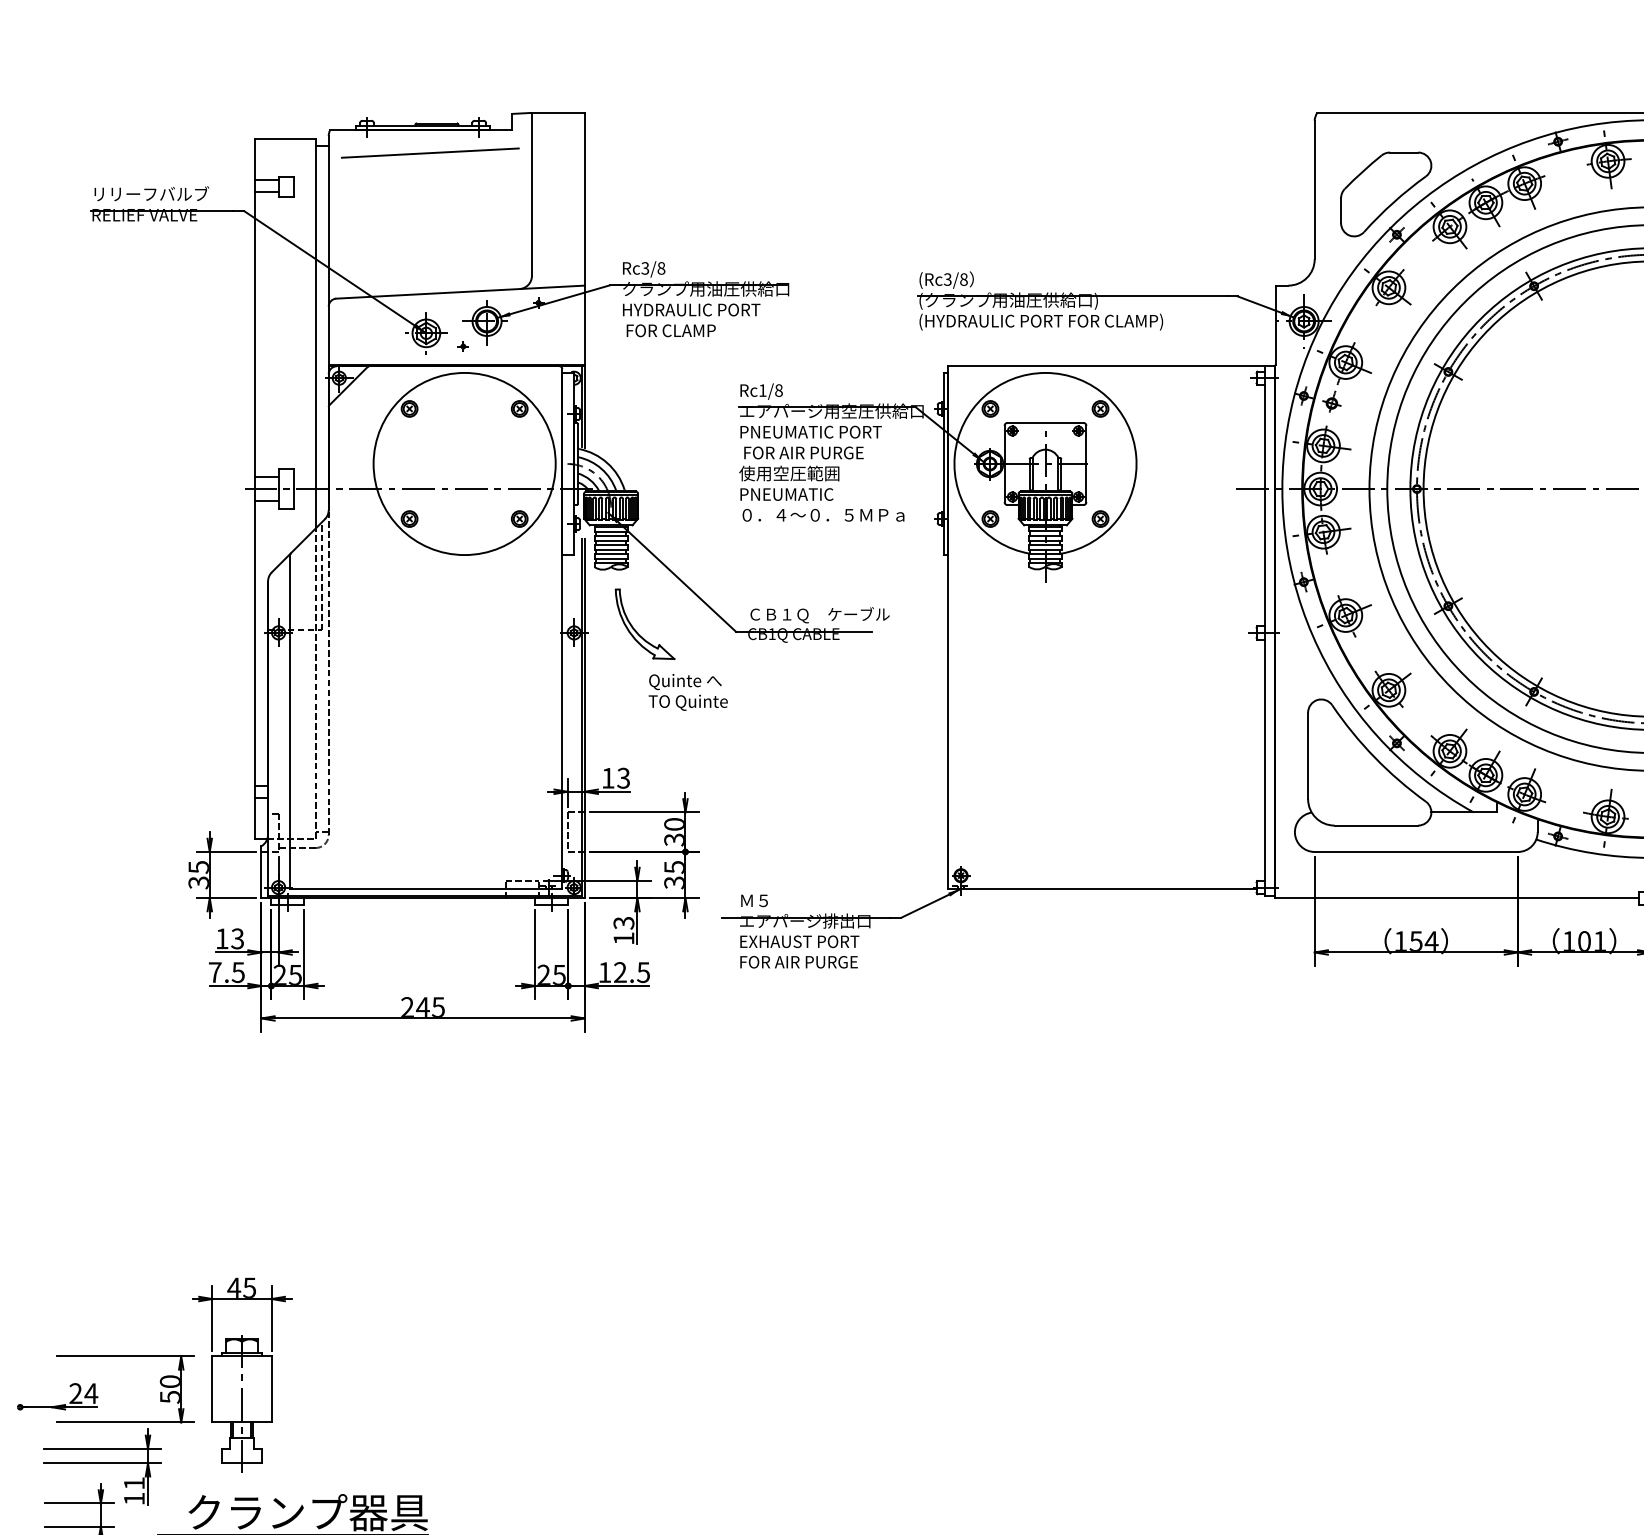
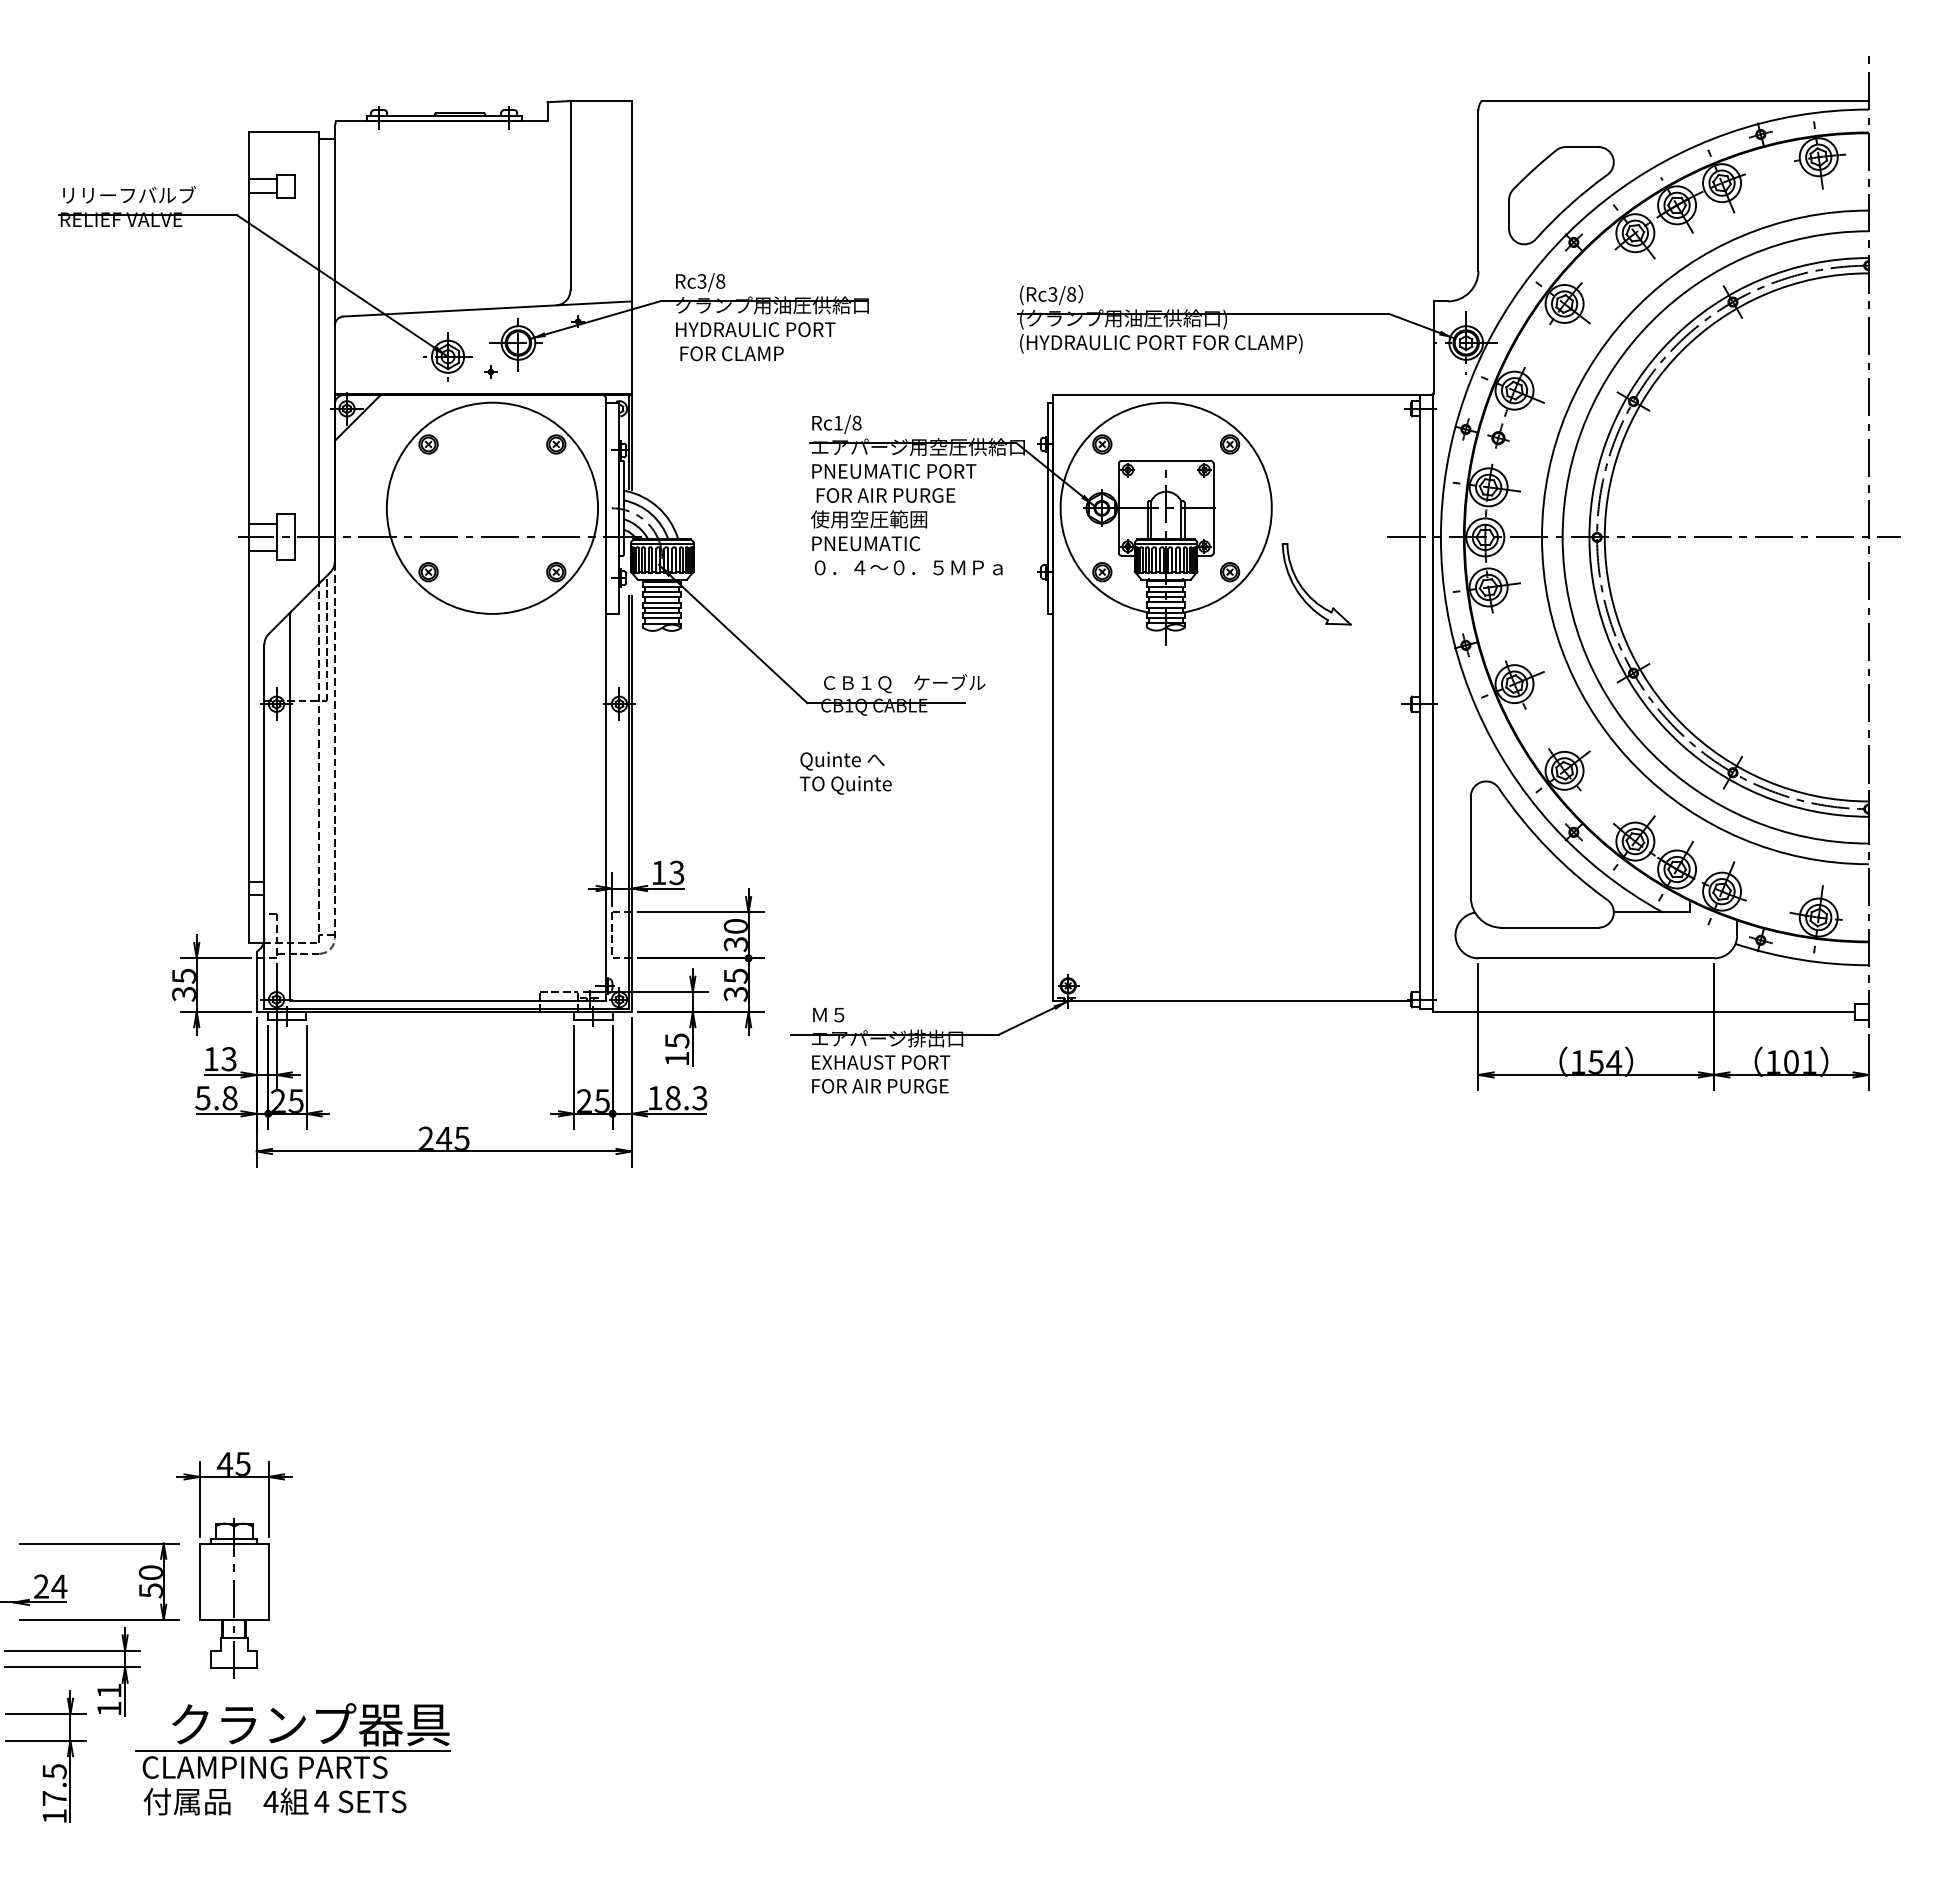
line: (430, 152) -> (452, 147), removed
part: (637, 631) -> (1307, 592), moved
text: (687, 691) -> (845, 772), moved
text: (623, 922) -> (676, 1040), 13 -> 15
text: (226, 972) -> (216, 1098), 7.5 -> 5.8
text: (631, 972) -> (686, 1098), 12.5 -> 18.3

